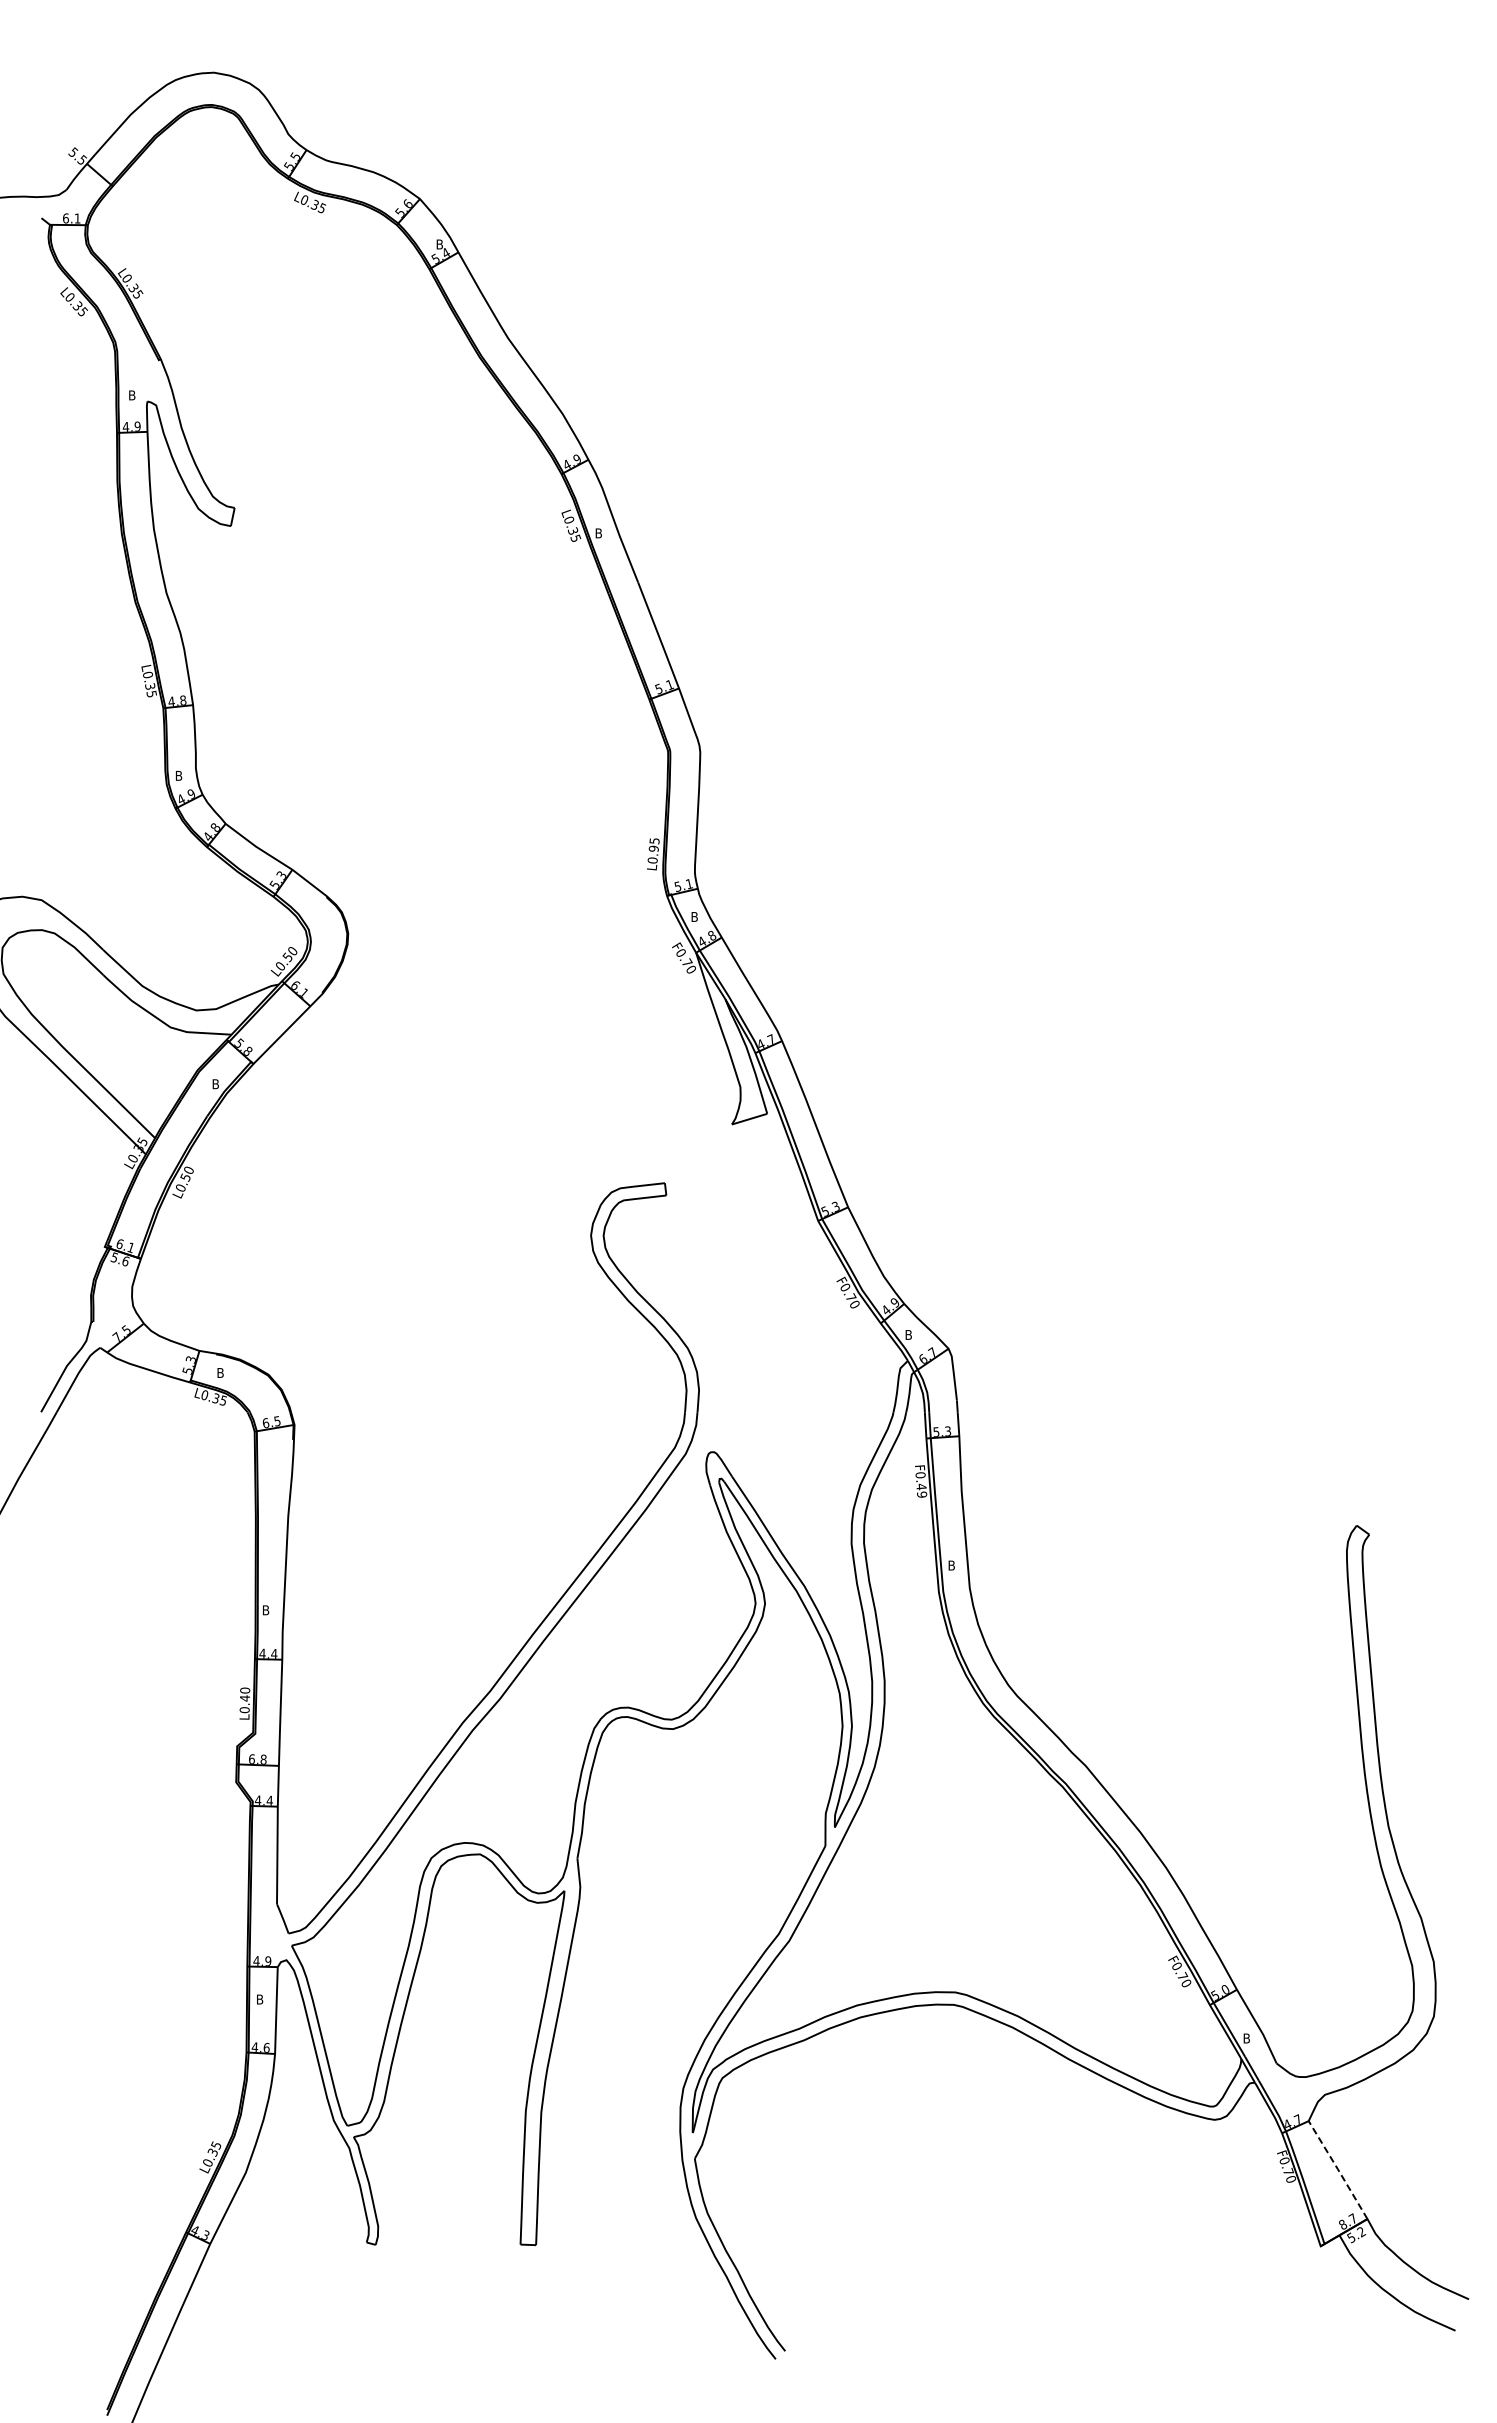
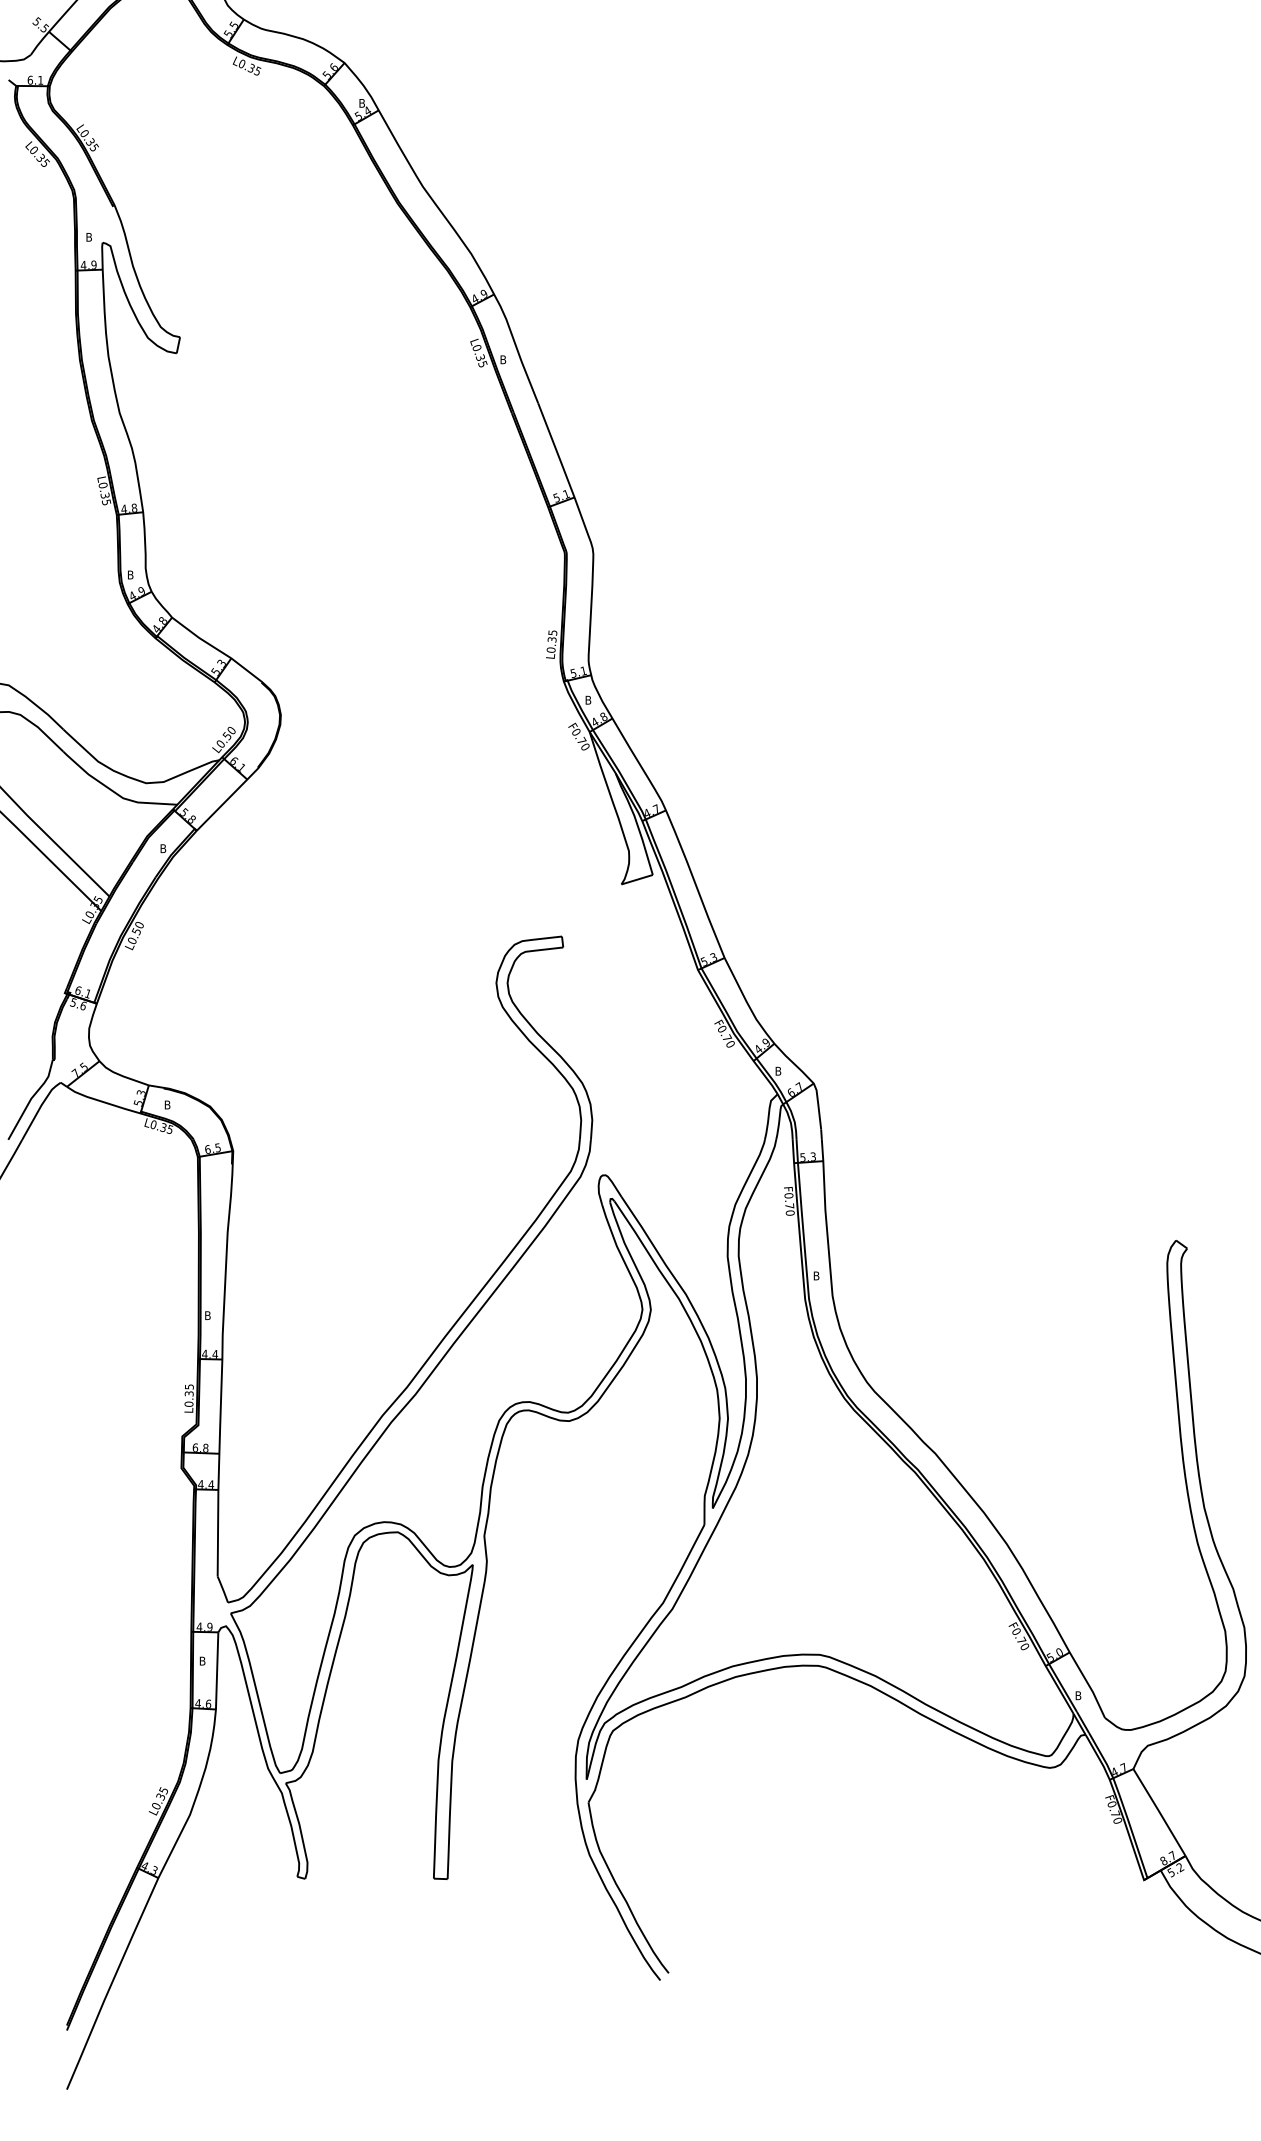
text: (653, 848) -> (551, 639), L0.95 -> L0.35
text: (921, 1490) -> (789, 1209), F0.49 -> F0.70
text: (244, 1694) -> (188, 1390), L0.40 -> L0.35
line: (1337, 2169) -> (1158, 1812), dashed -> solid

